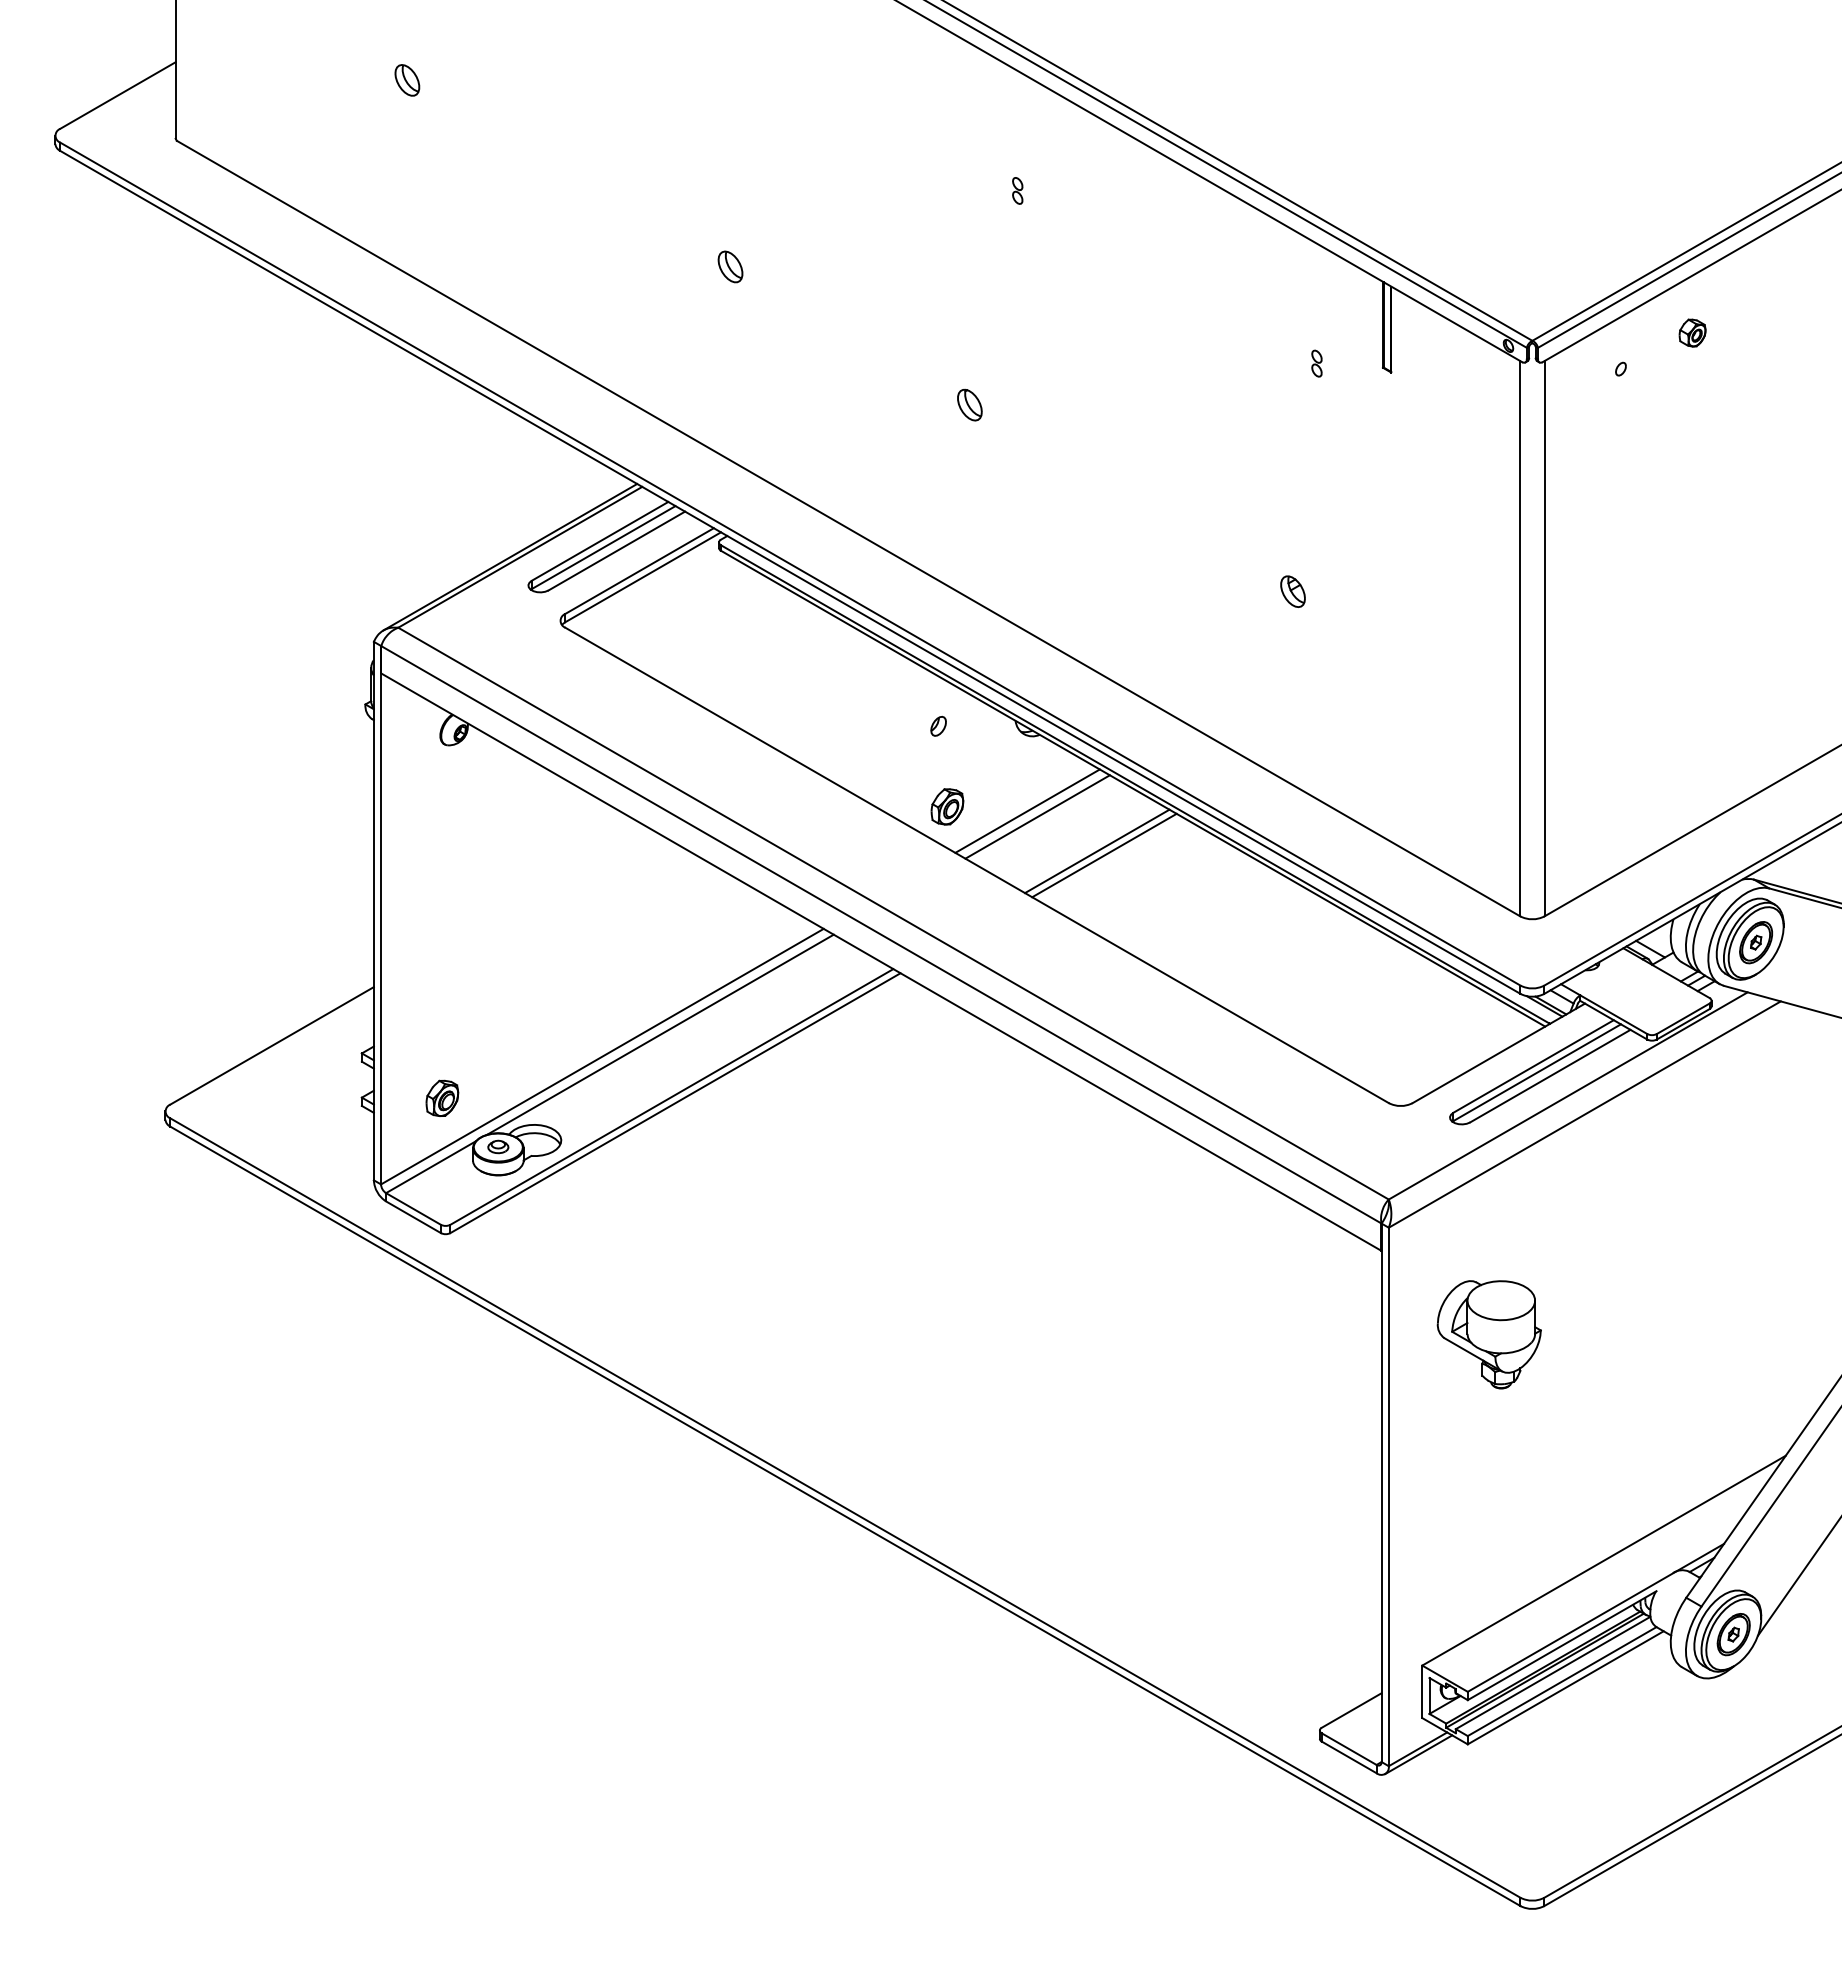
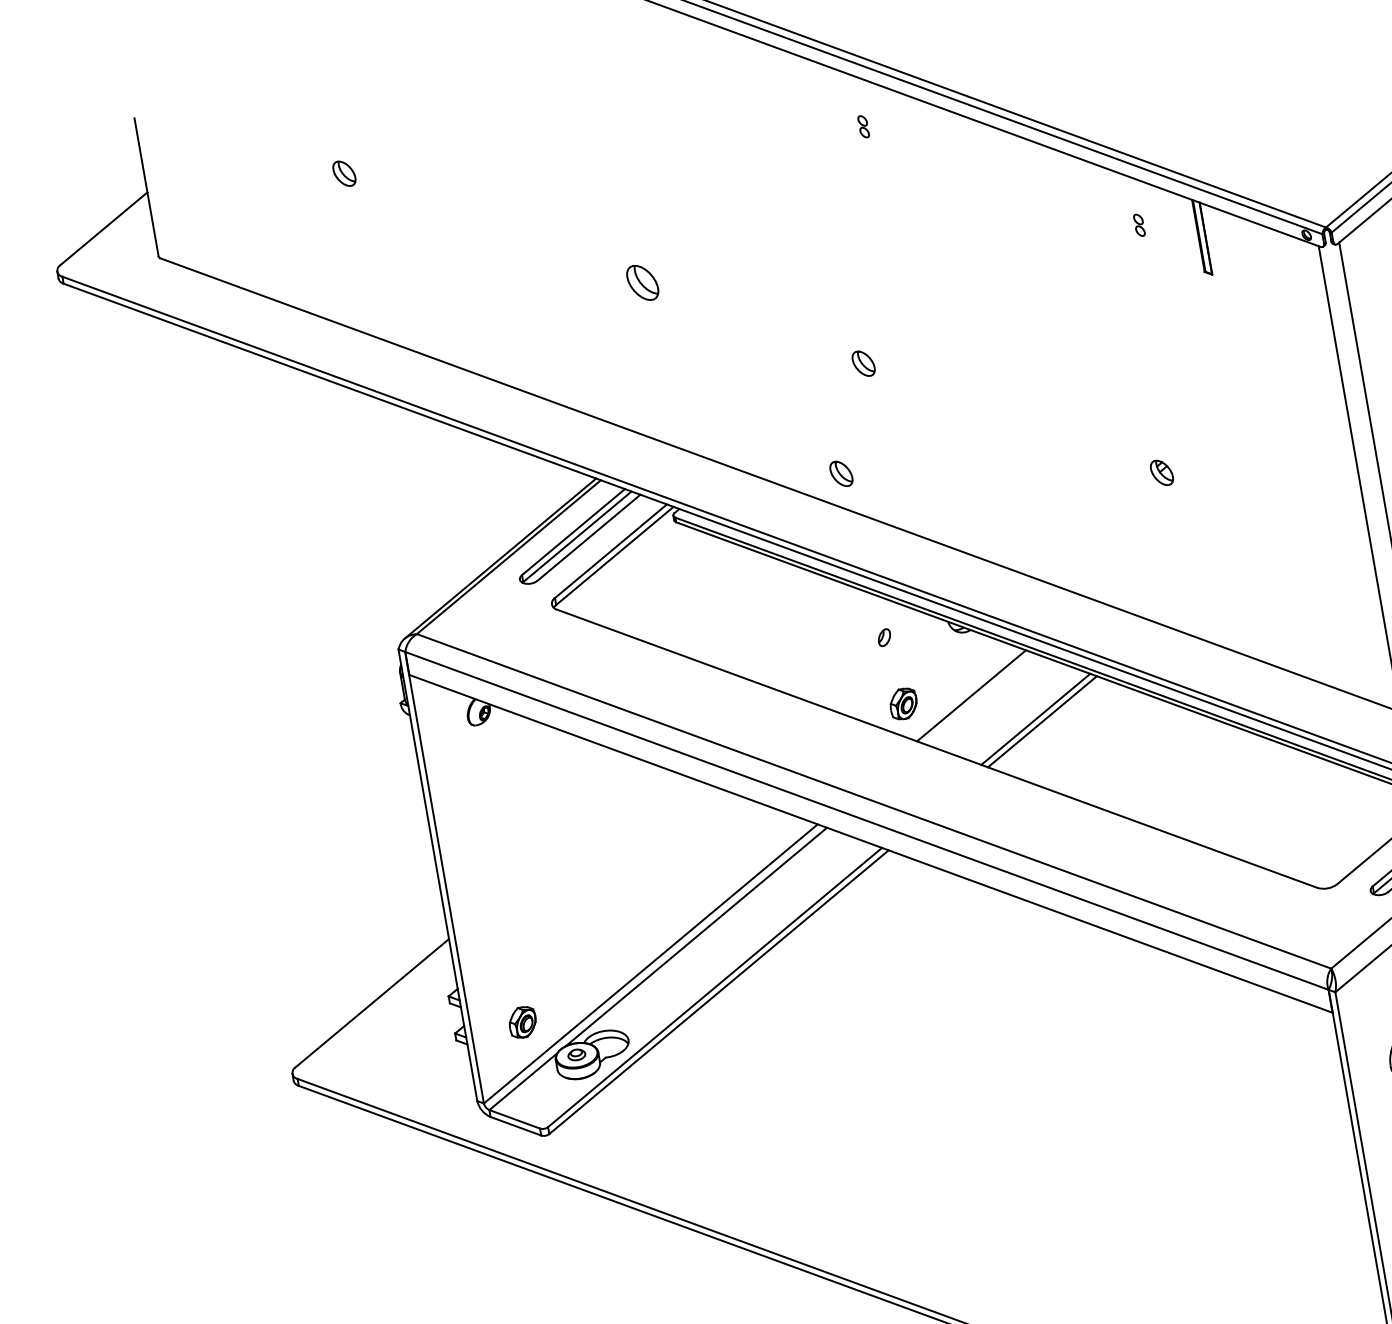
part: (1017, 190) -> (863, 126), moved
part: (730, 266) -> (642, 282), size x1.4
part: (1316, 363) -> (1139, 225), moved
part: (921, 527) -> (841, 473), added
line: (1037, 816) -> (980, 698), removed

